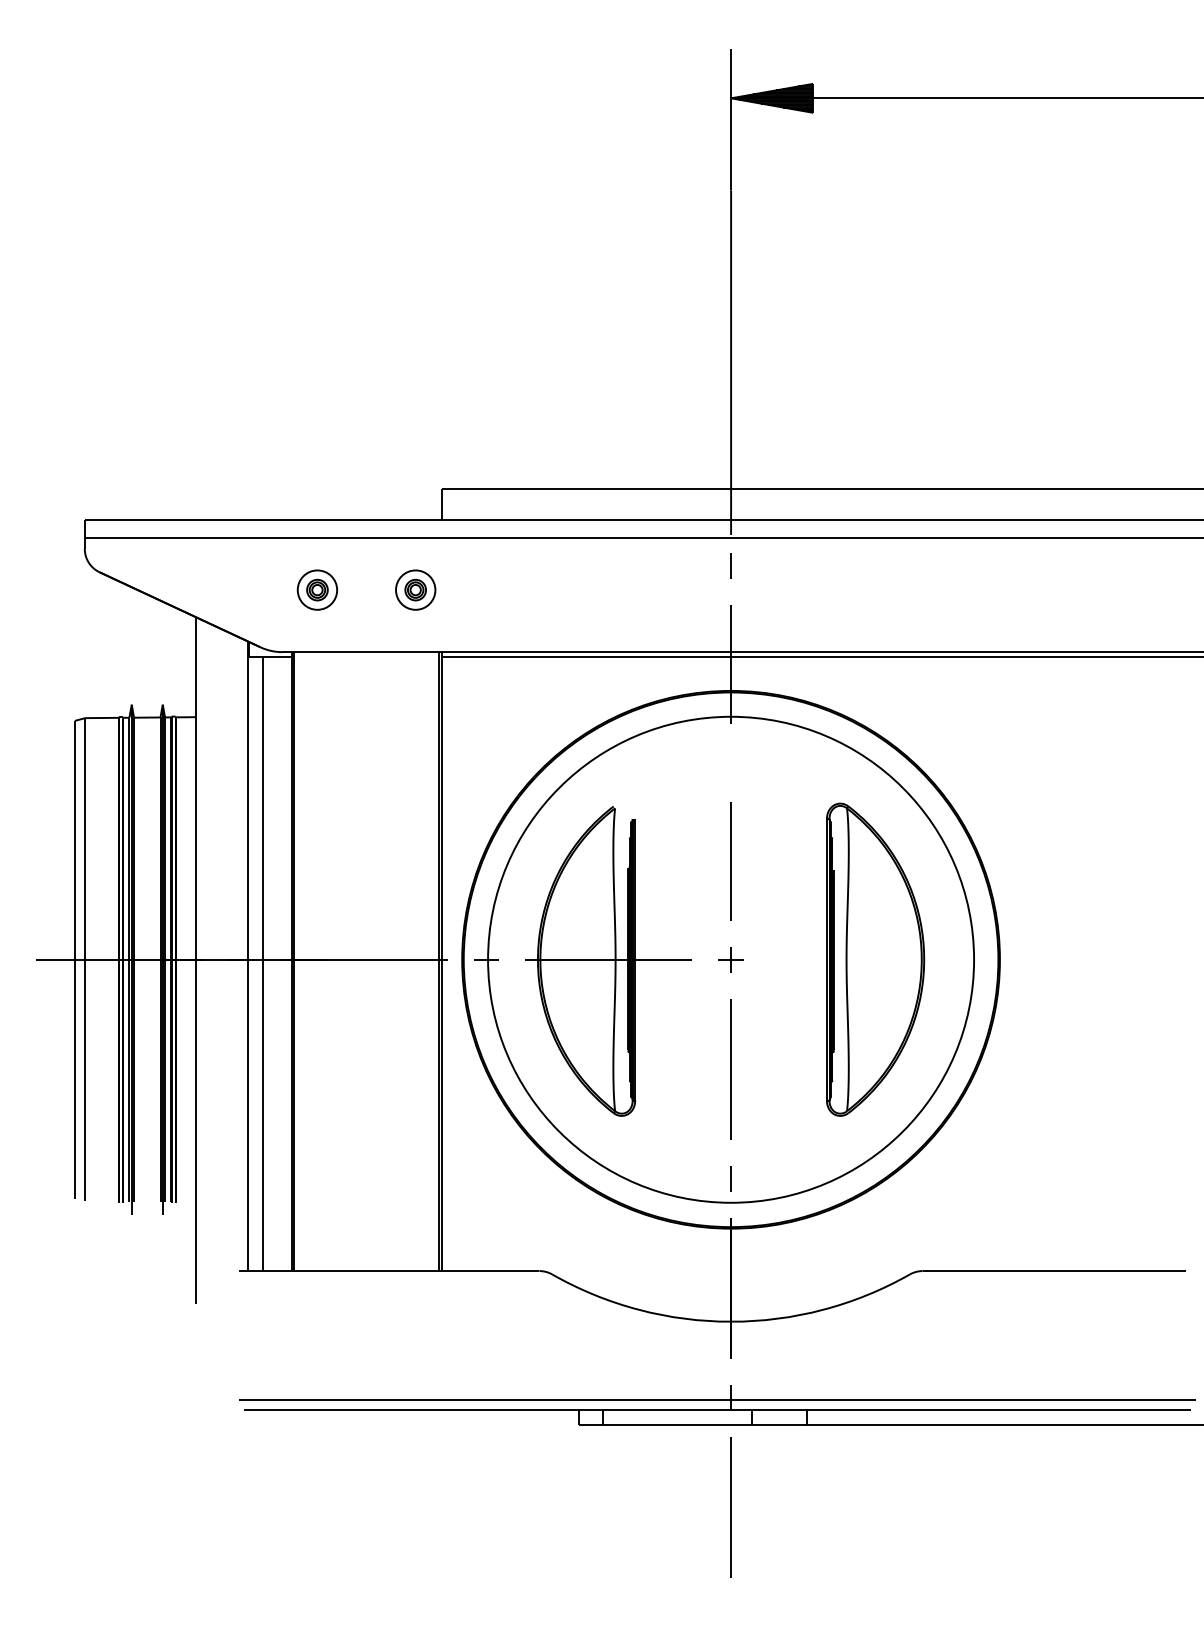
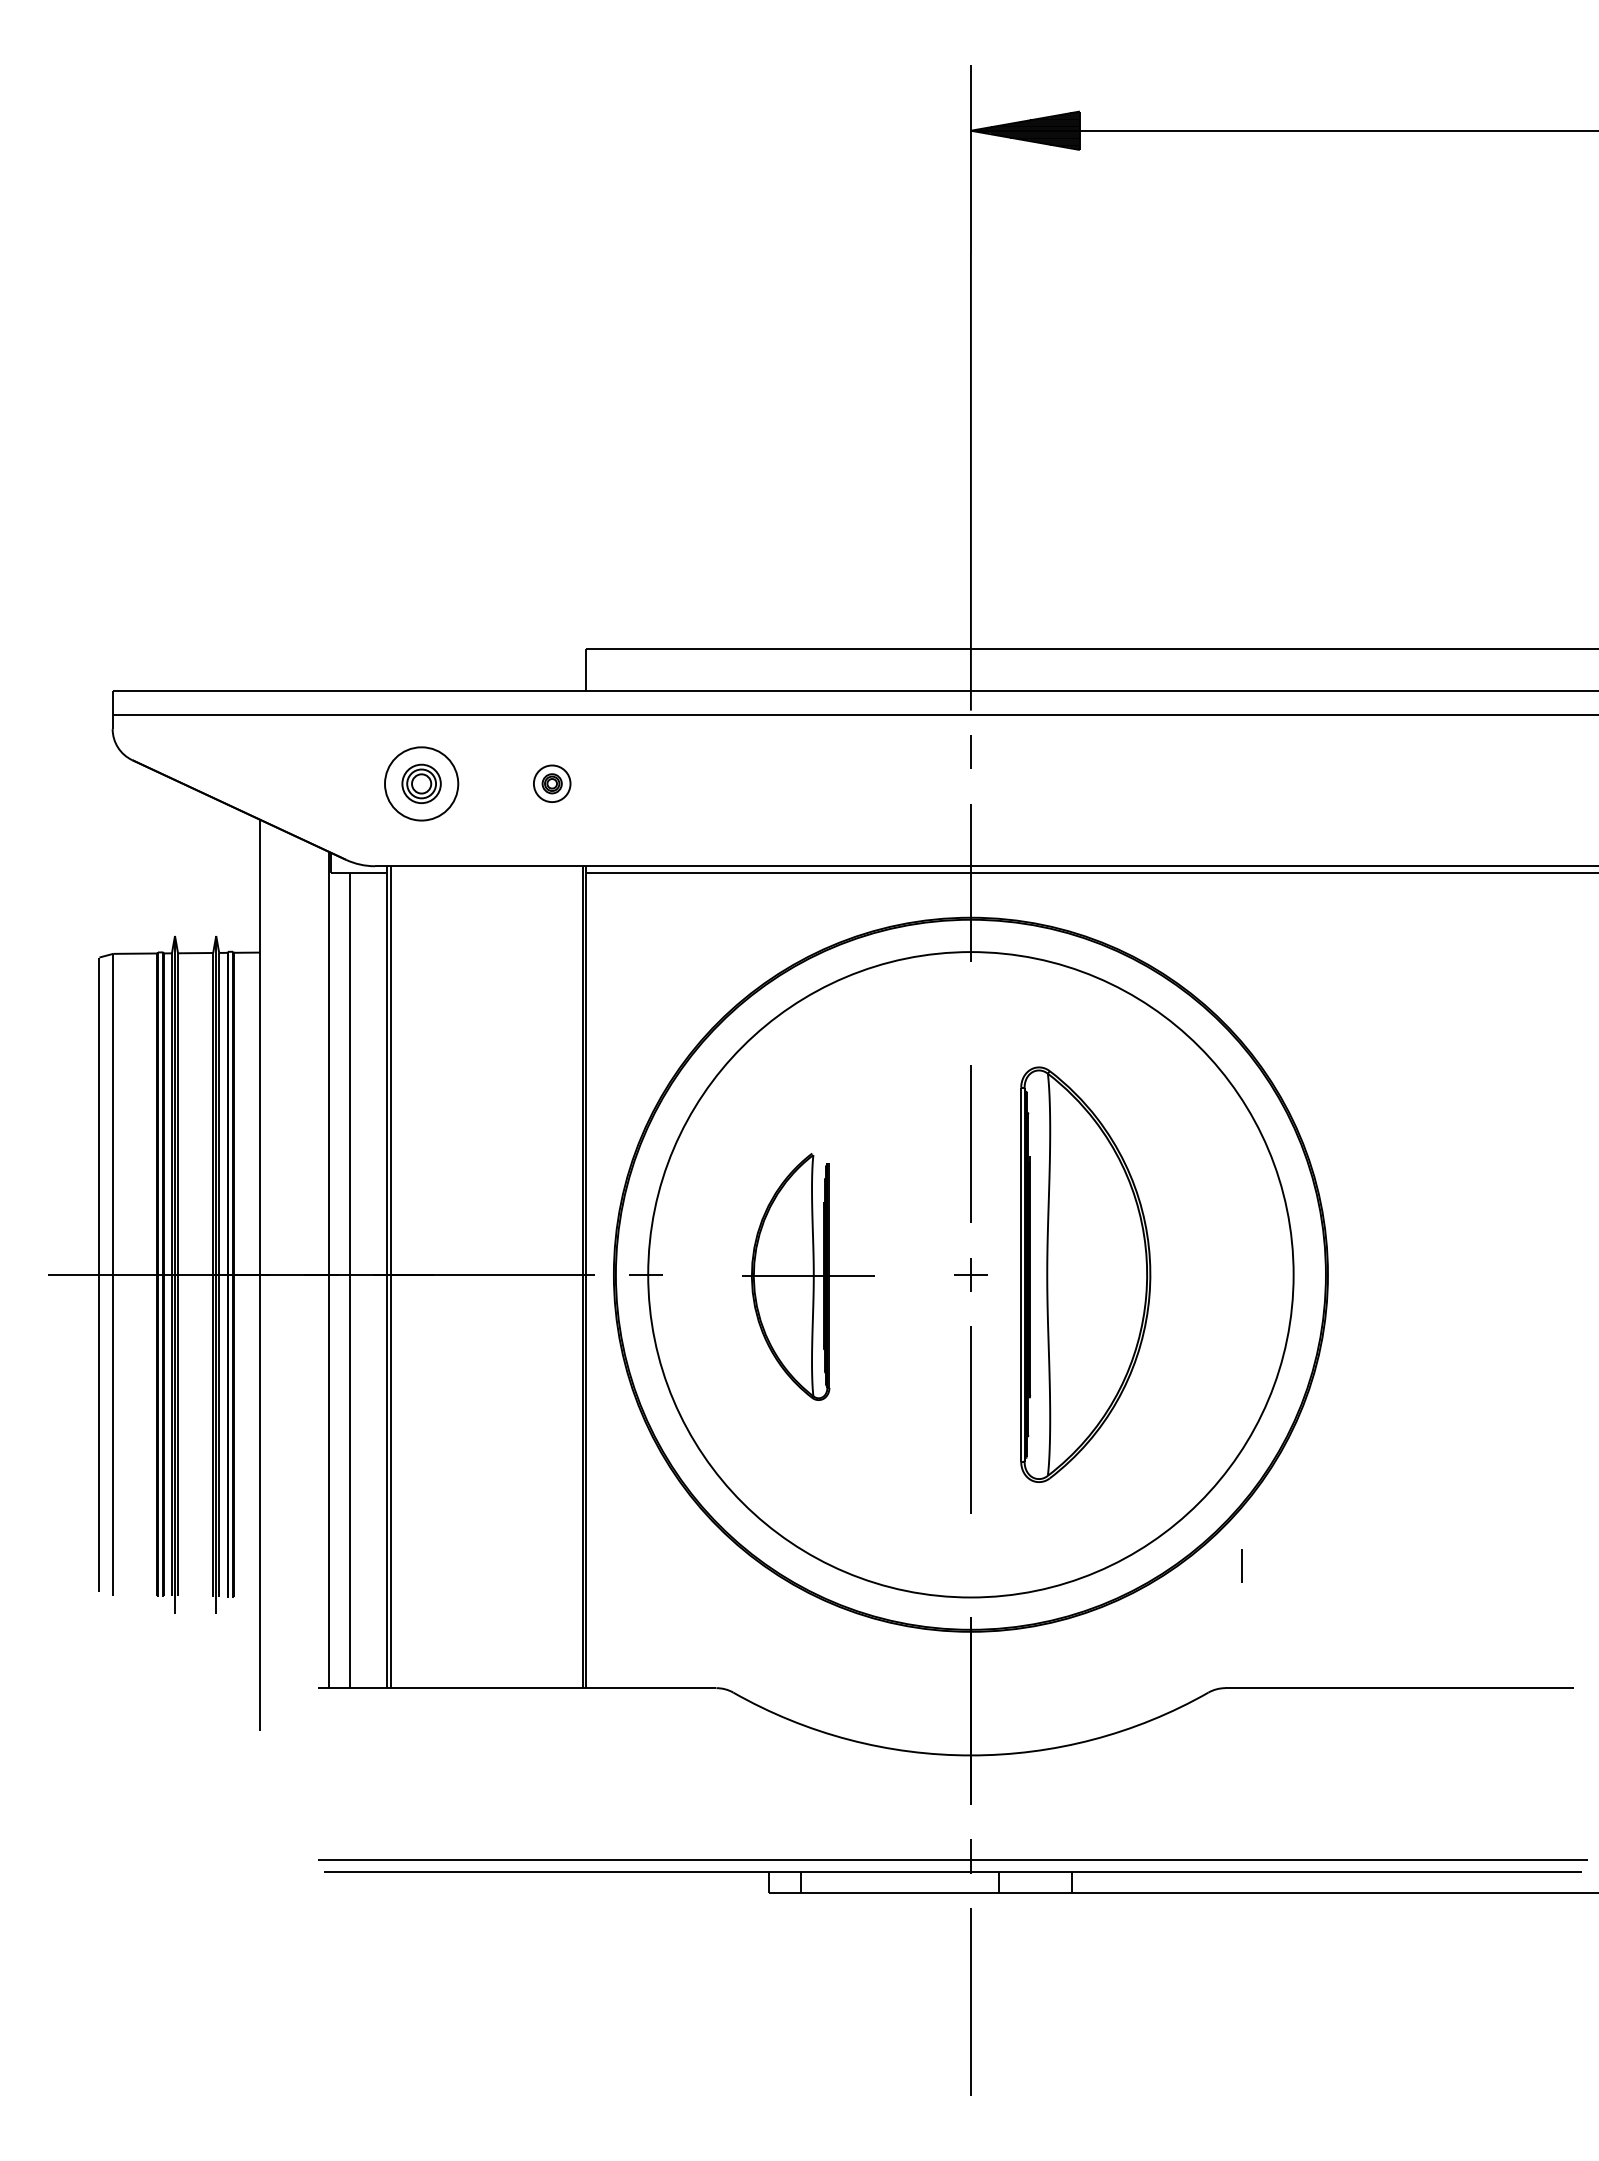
part: (317, 589) -> (421, 783), size x1.4
part: (415, 589) -> (551, 783), size x0.7
part: (875, 959) -> (1085, 1274), moved
part: (608, 961) -> (808, 1277), size x0.6
line: (730, 1178) -> (1241, 1565), moved

